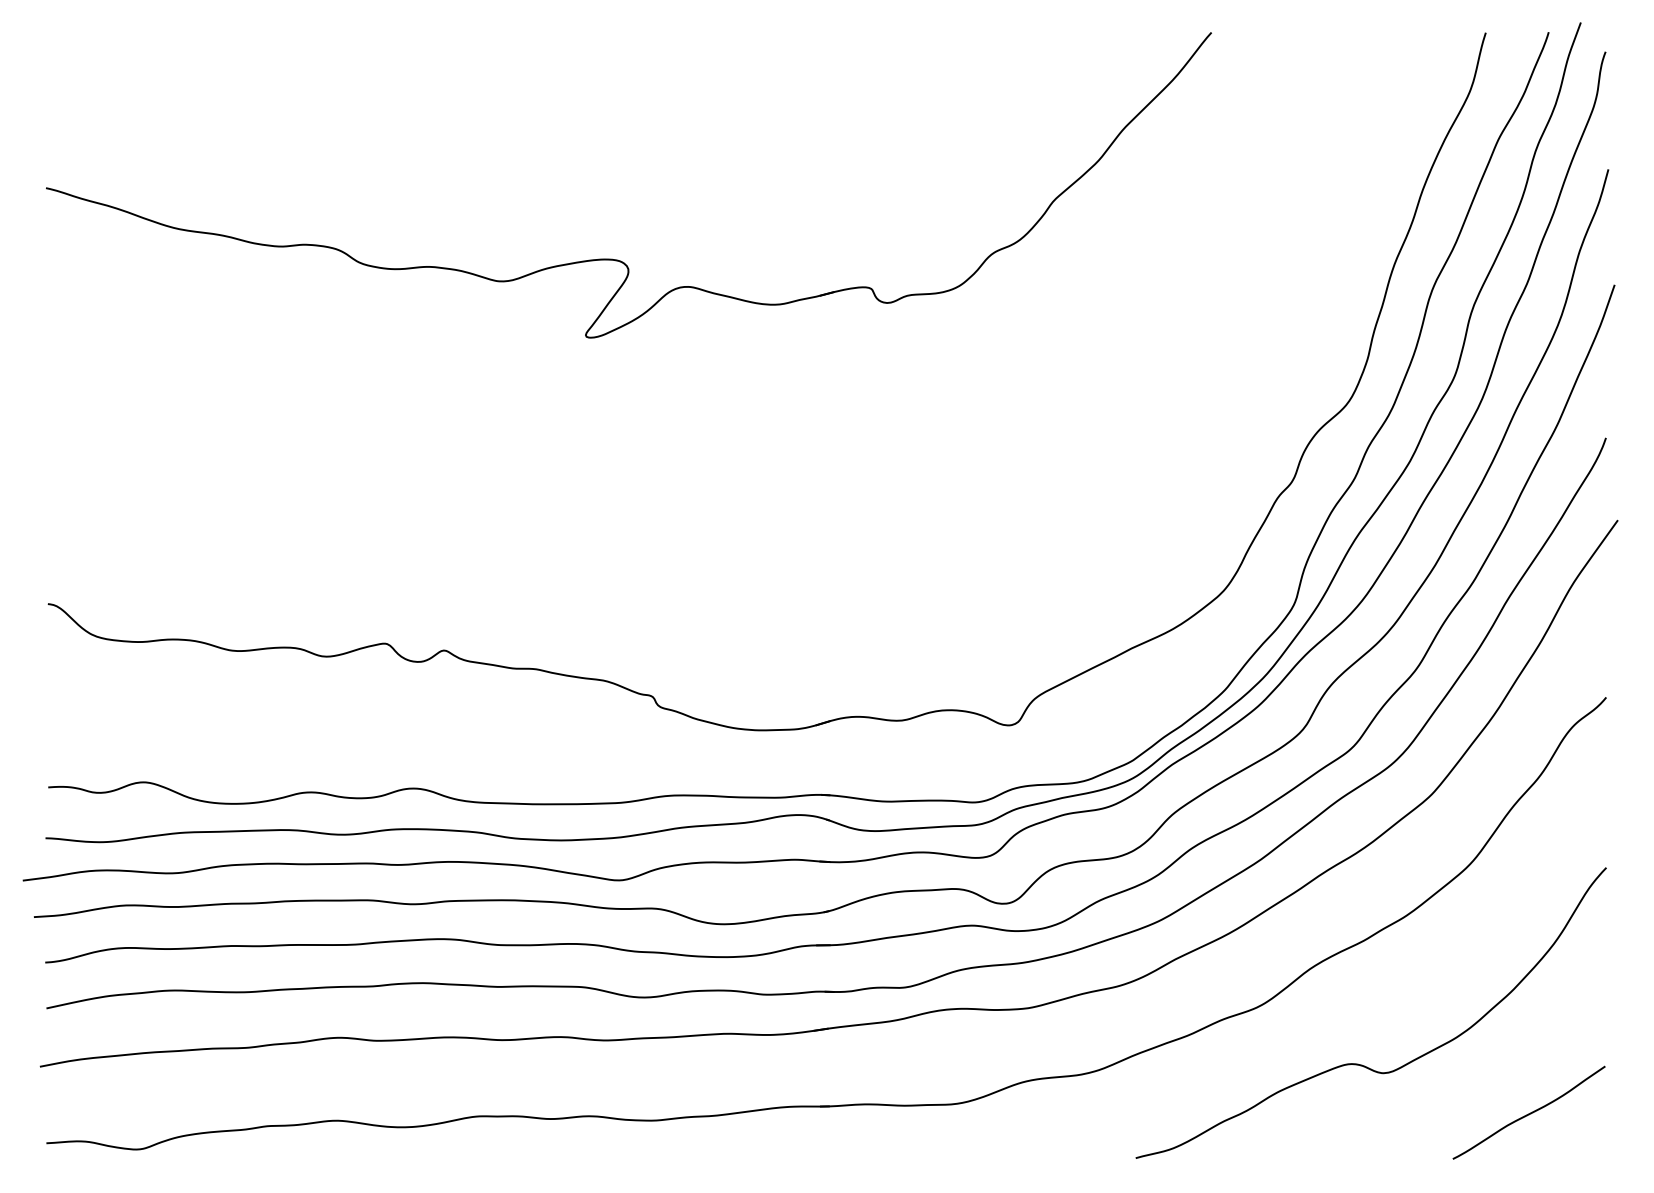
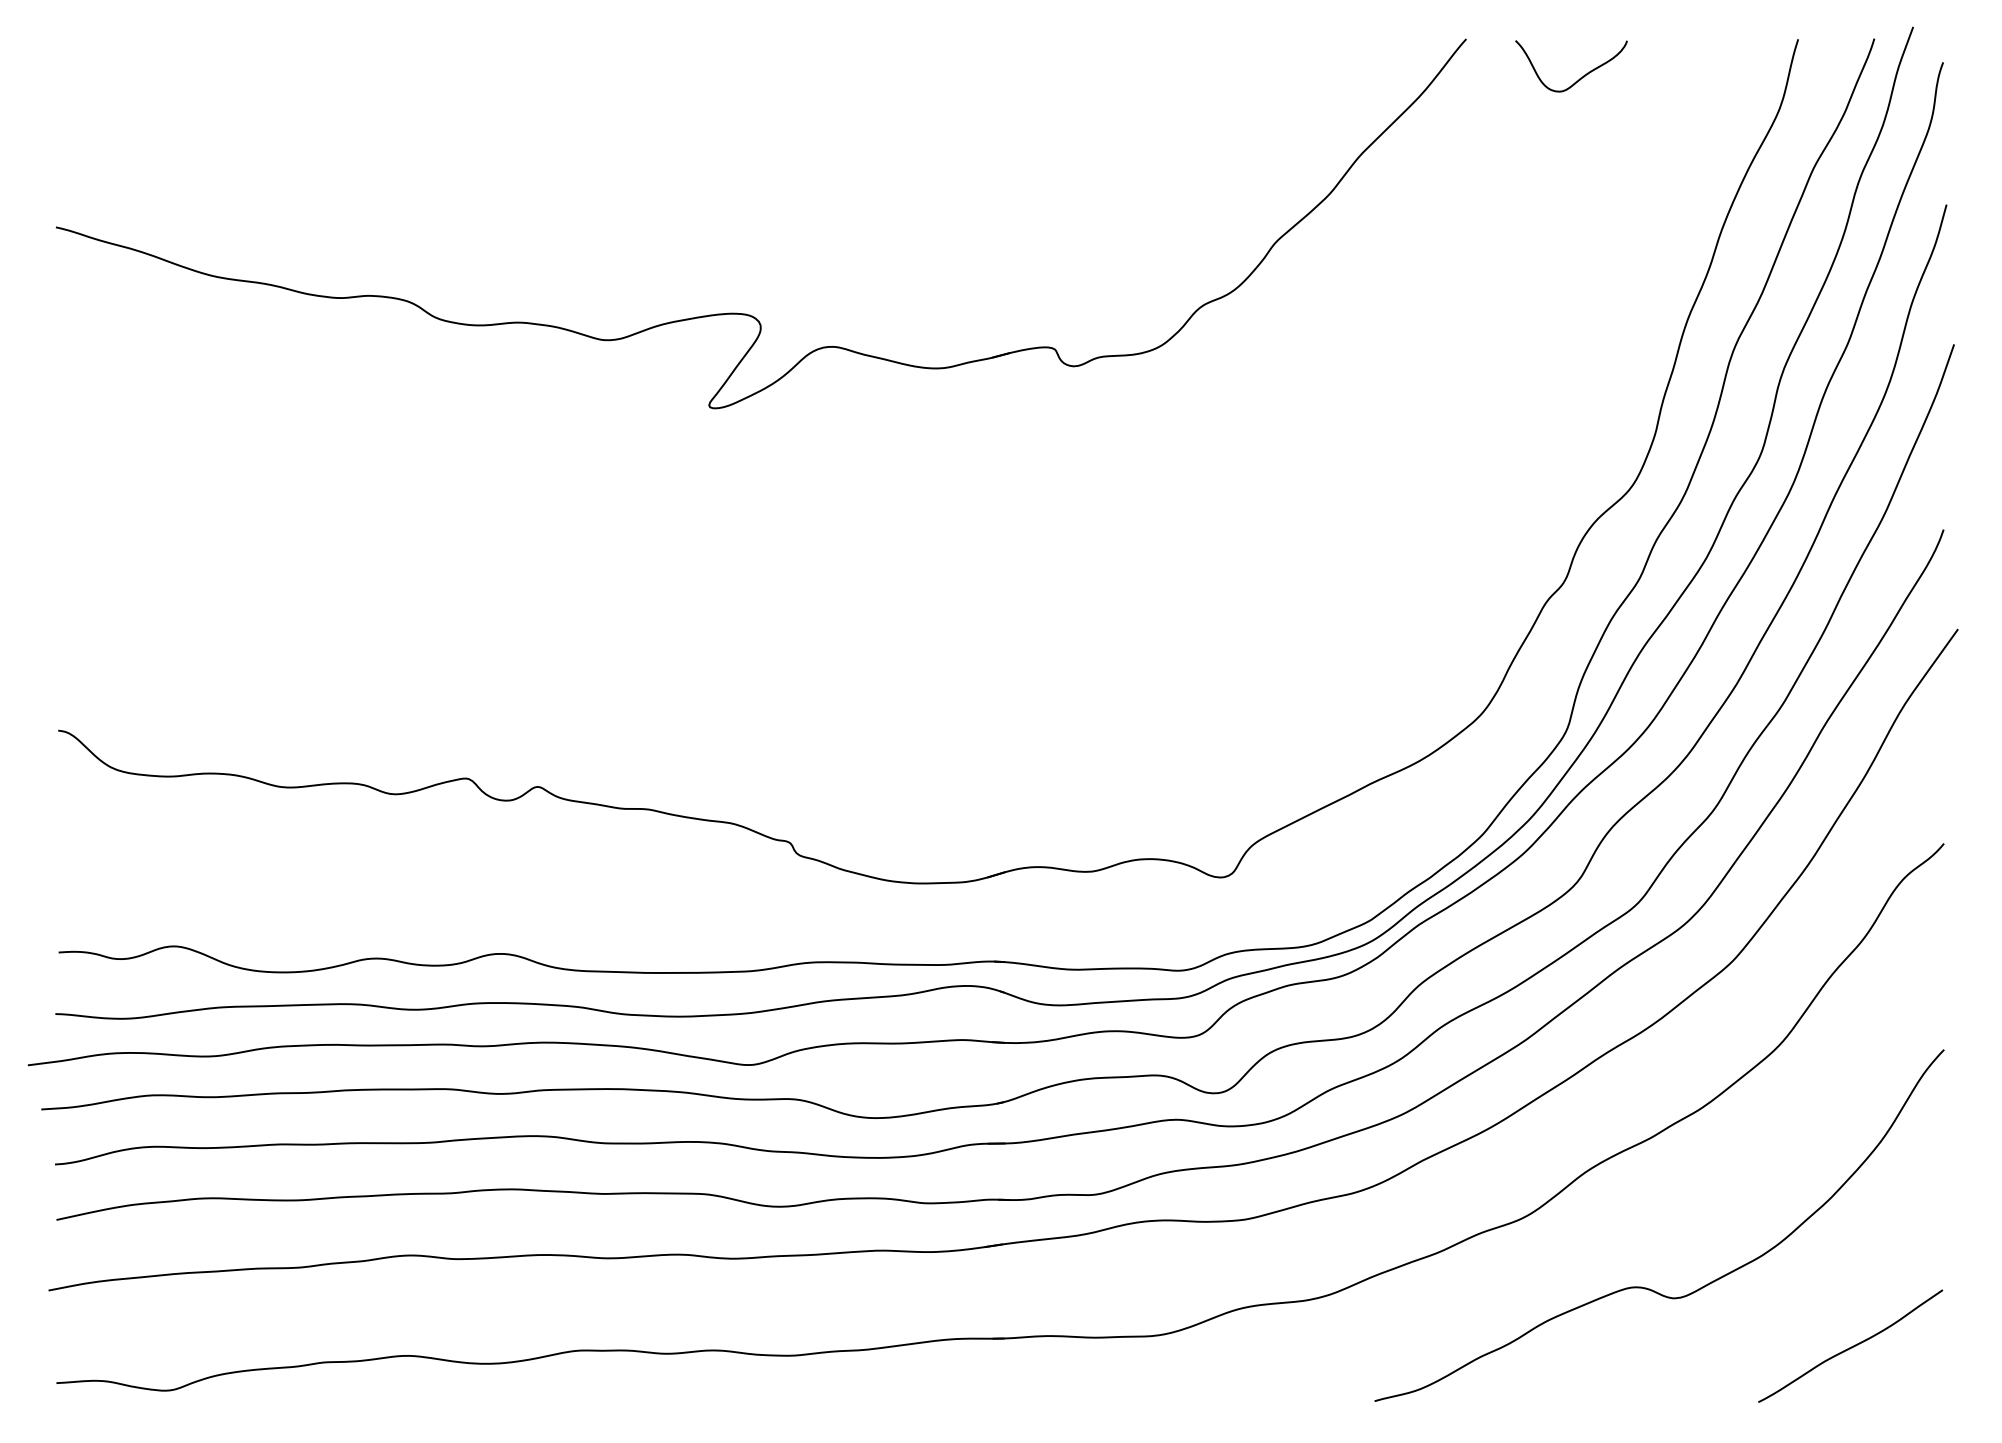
curve: (1305, 64) -> (1580, 77), added

